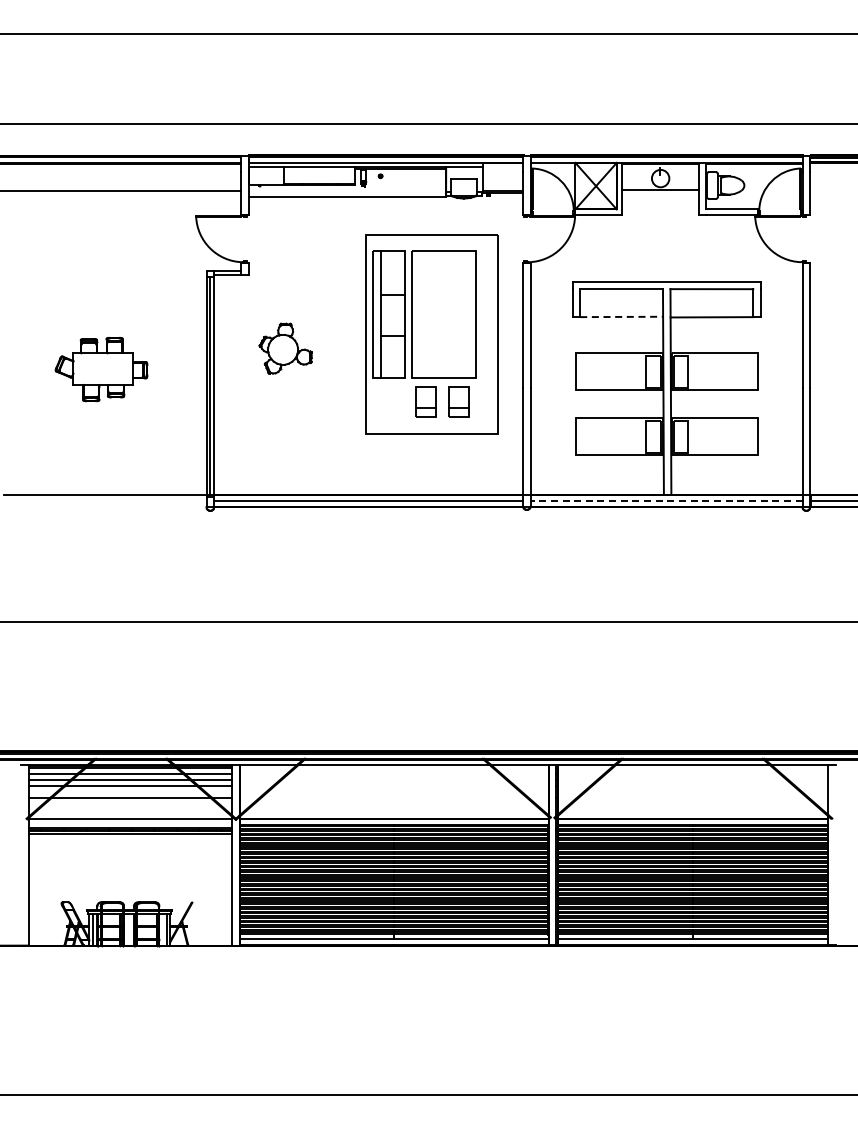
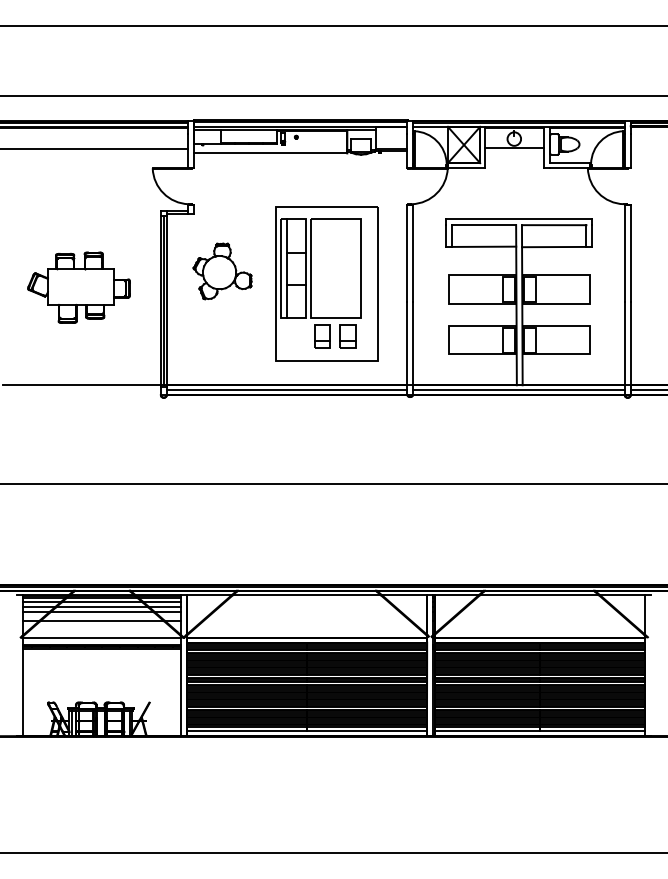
line: (622, 316) -> (484, 246), dashed -> solid
part: (431, 334) -> (326, 283), moved
part: (285, 348) -> (222, 271), size x1.43
part: (101, 369) -> (79, 287), size x1.43
line: (666, 500) -> (518, 389), dashed -> solid

